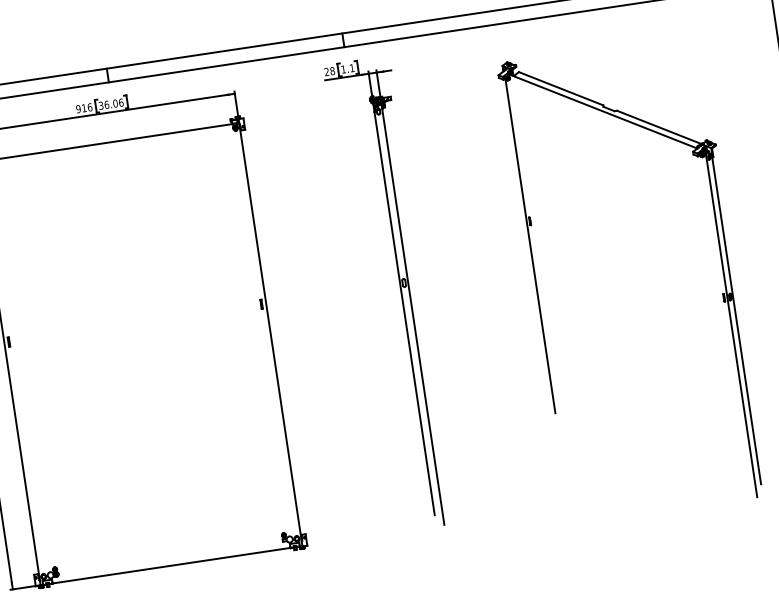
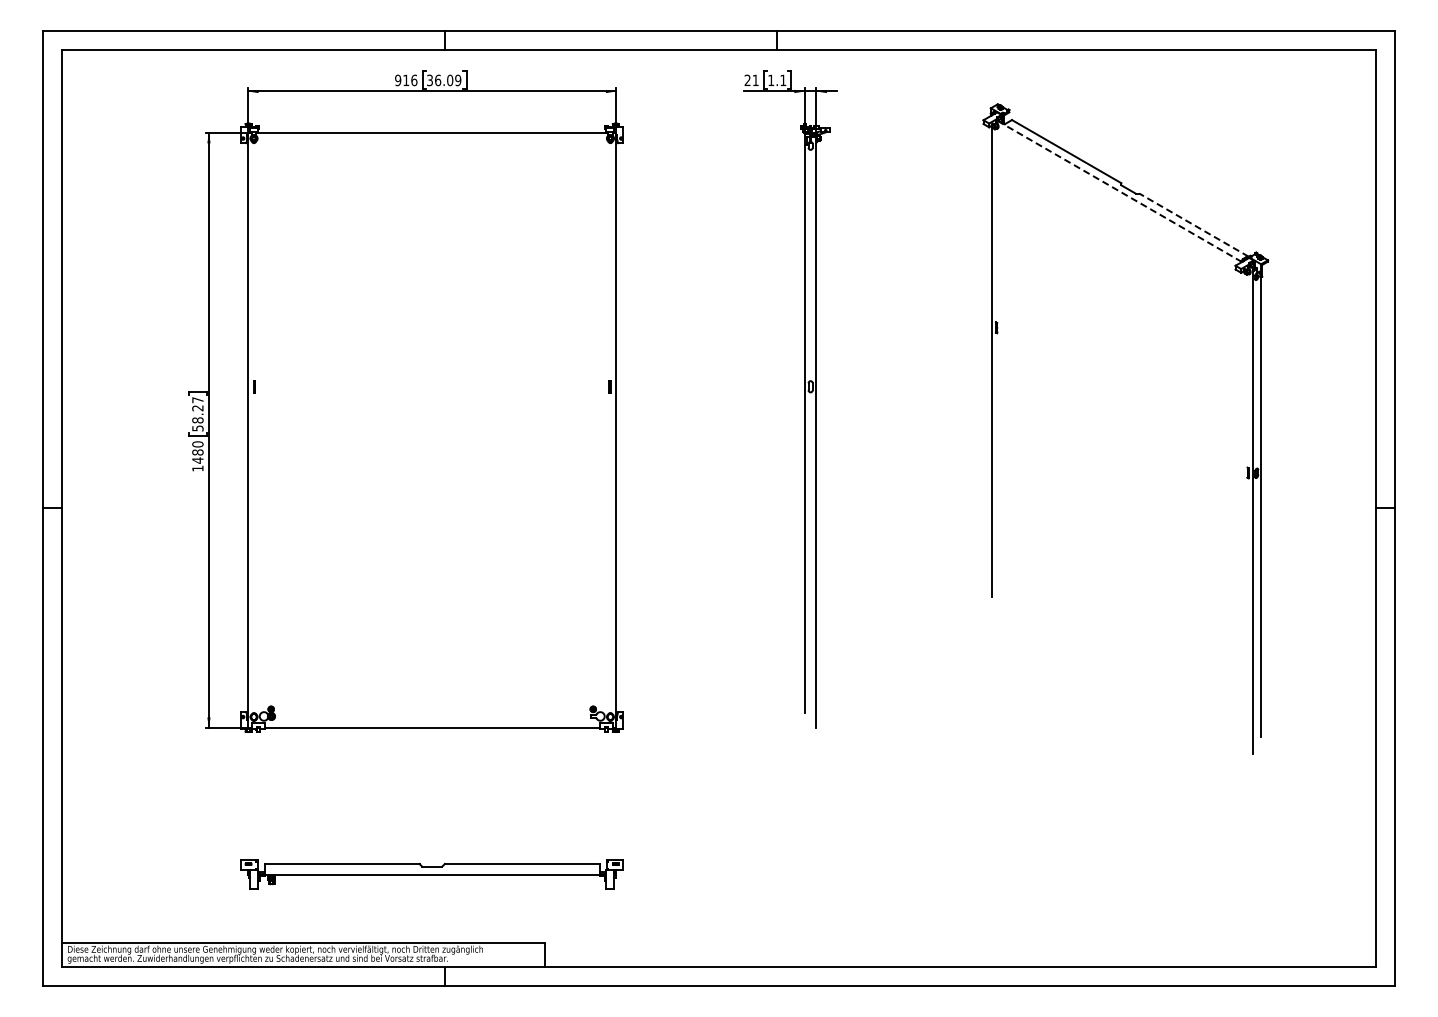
text: (332, 71) -> (755, 80), 28 -> 21
text: (121, 102) -> (458, 80), 36.06 -> 36.09
line: (602, 111) -> (1119, 191), solid -> dashed
line: (658, 127) -> (1193, 224), solid -> dashed

